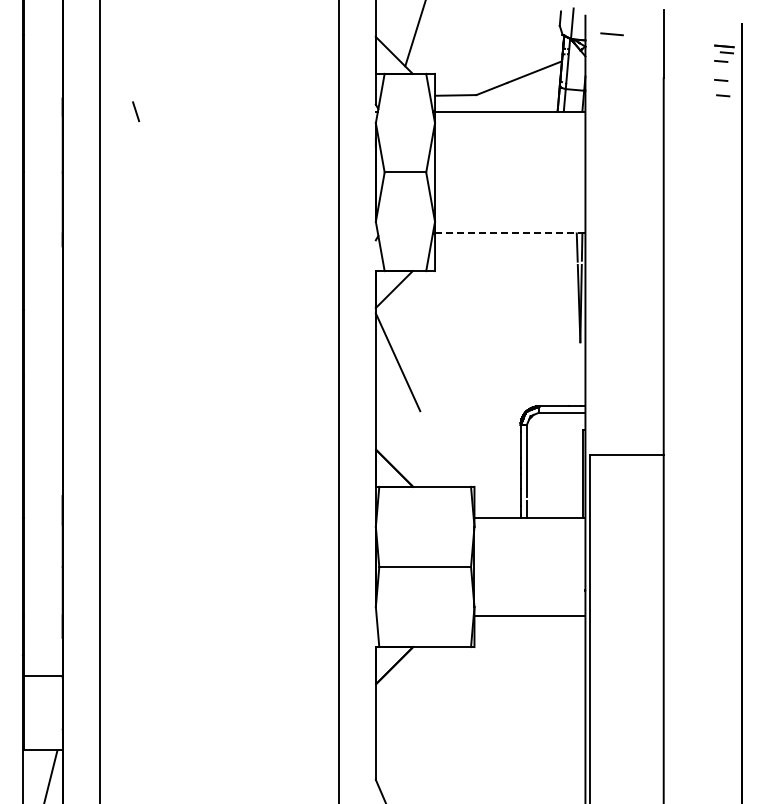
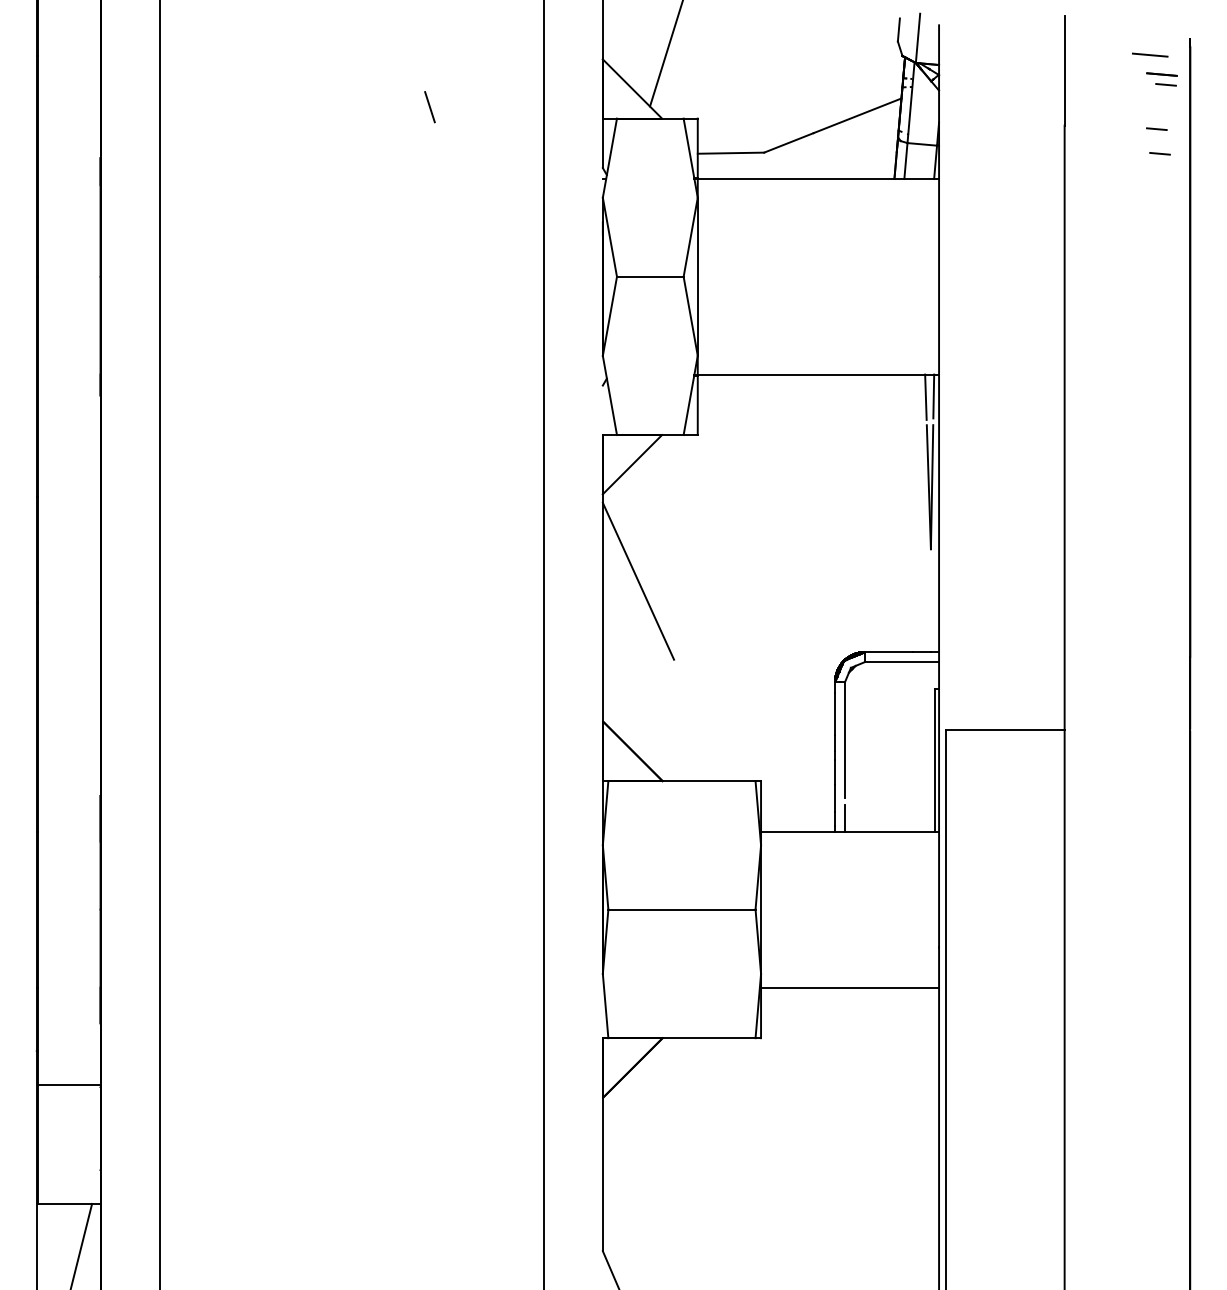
line: (611, 34) -> (1149, 55), moved
line: (721, 61) -> (1157, 98), removed
line: (136, 111) -> (430, 106), moved
line: (508, 233) -> (815, 374), dashed -> solid

